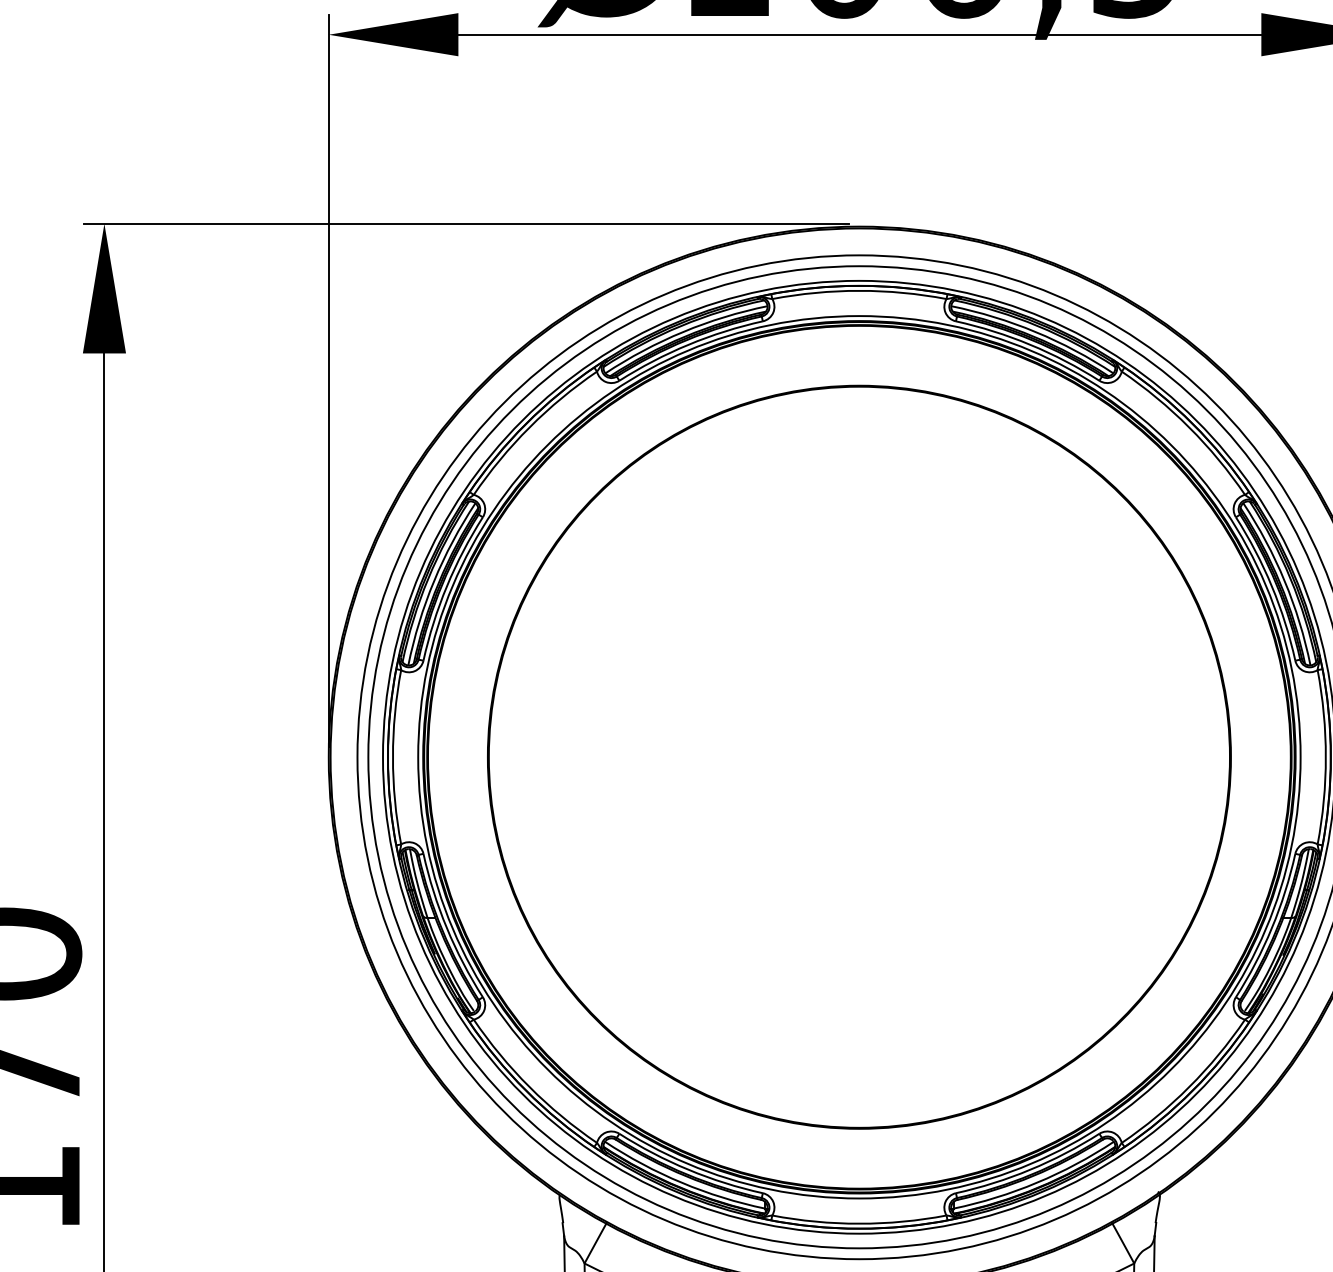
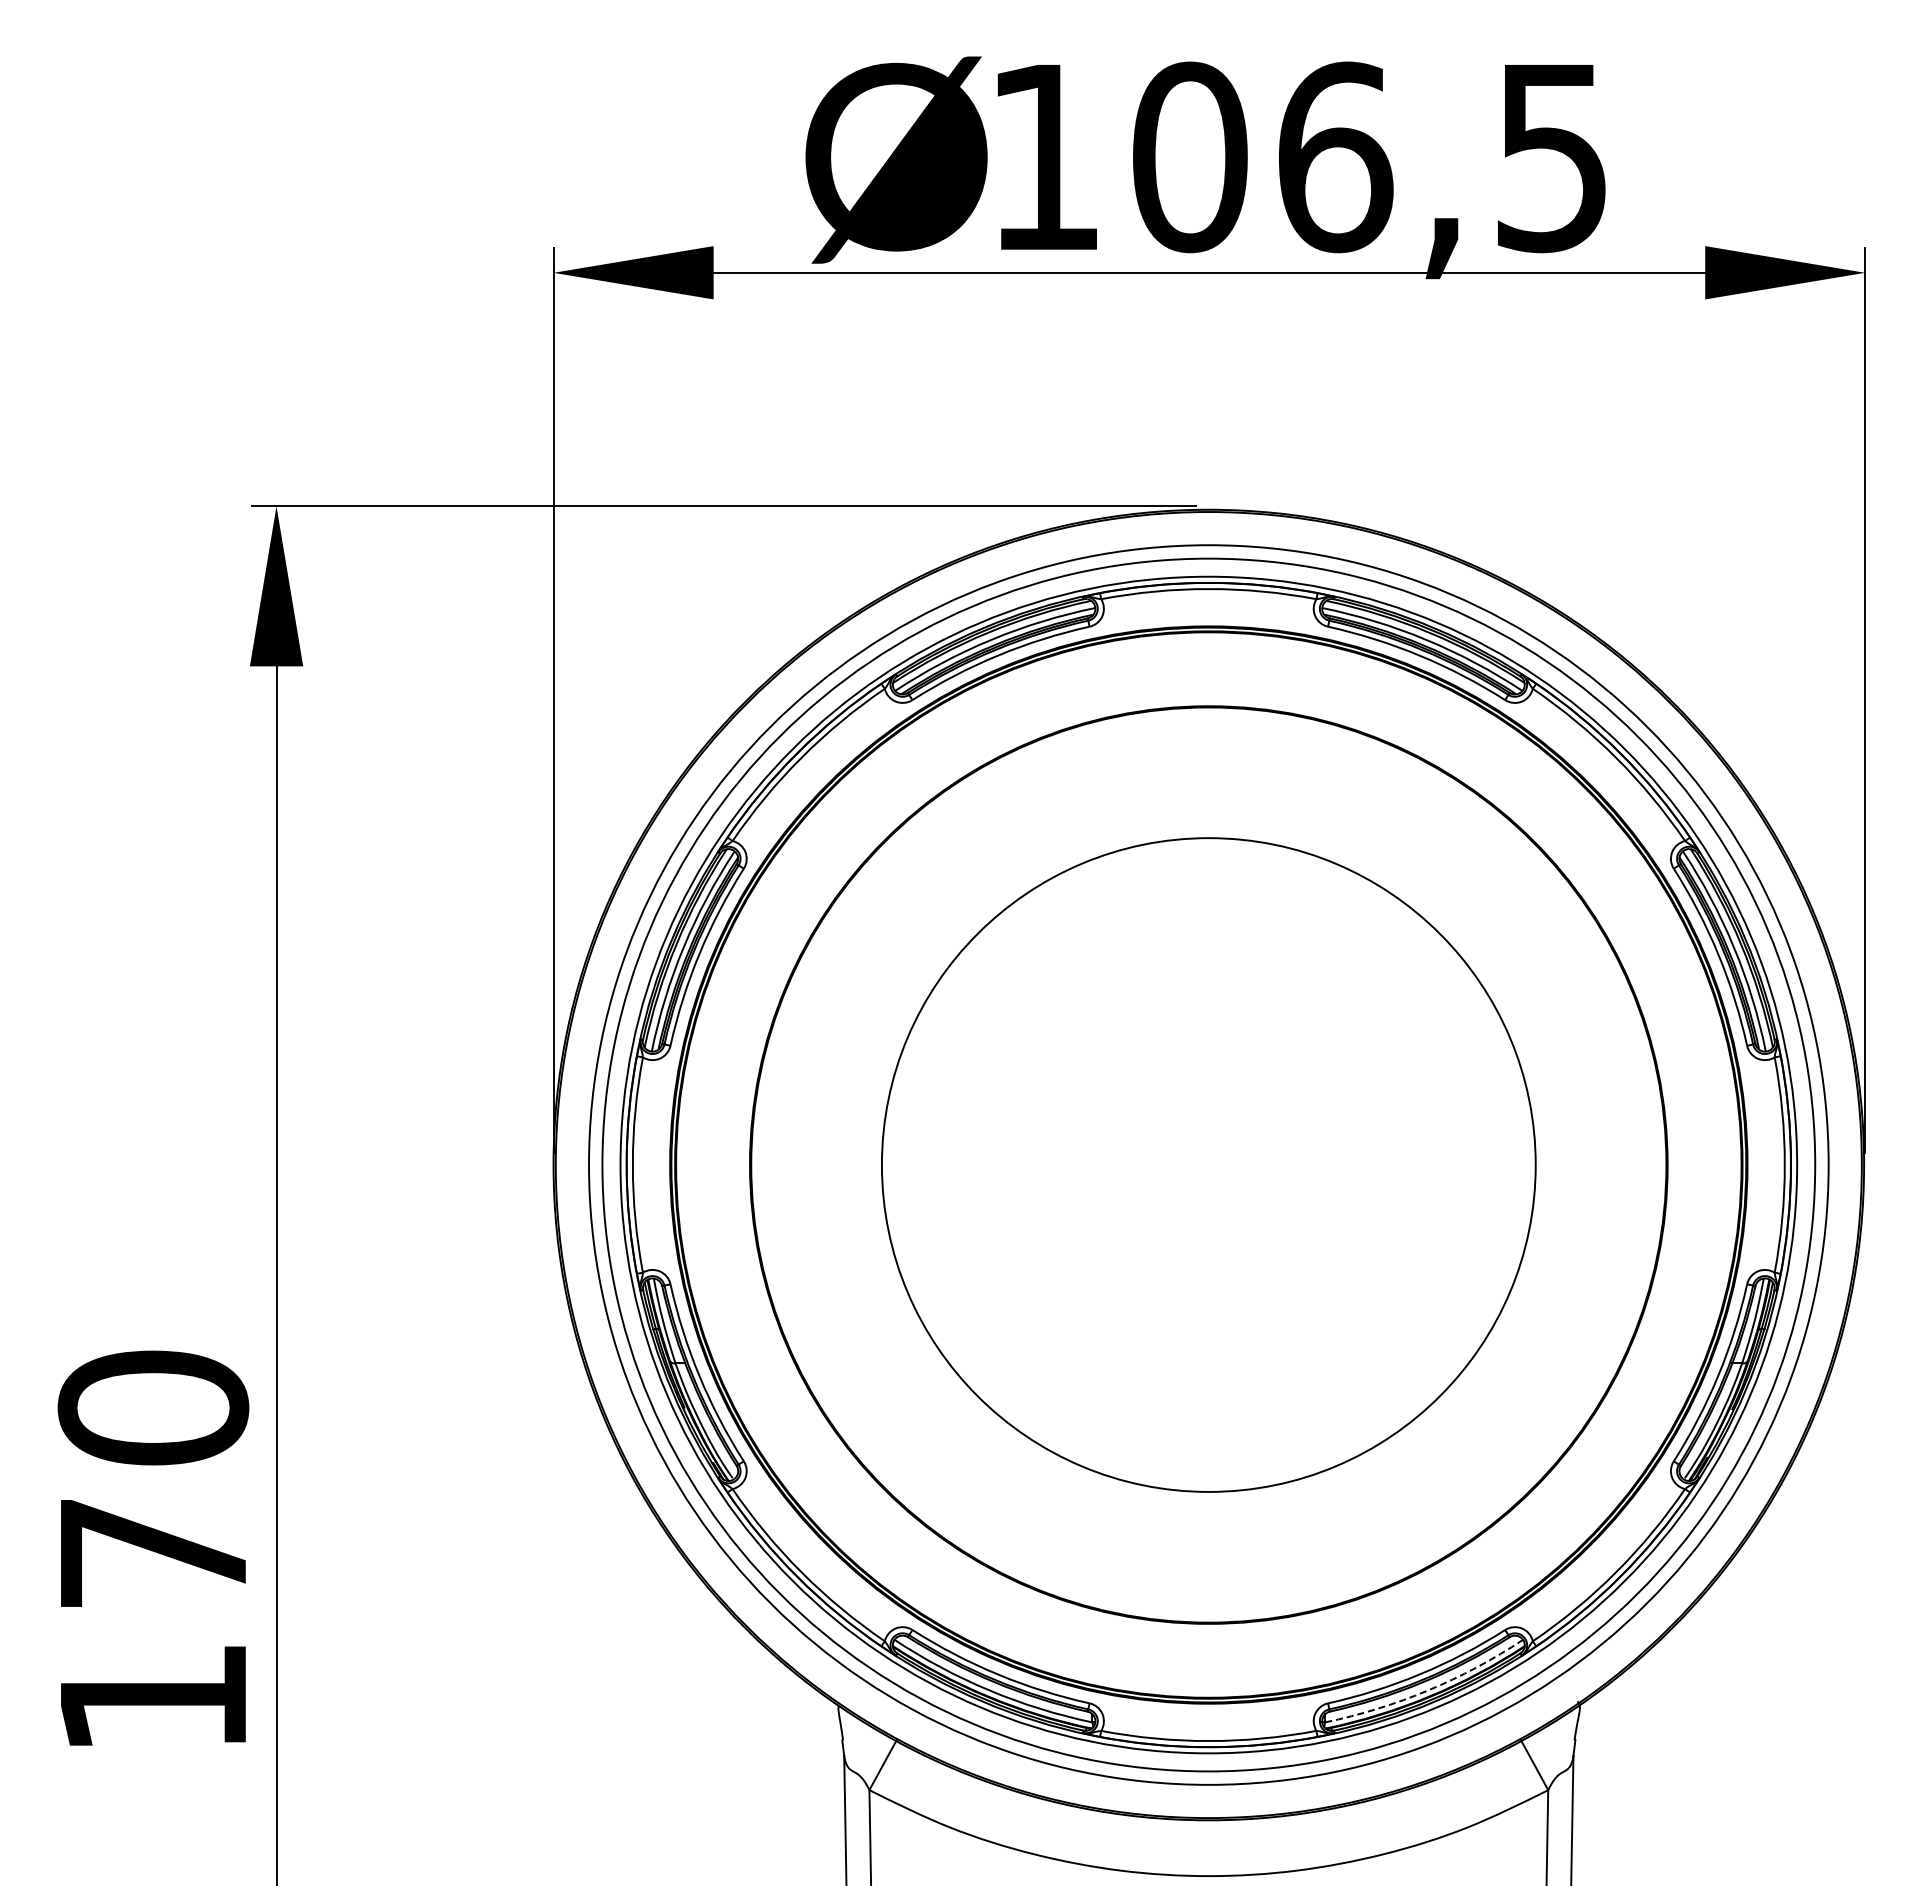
circle: (859, 756) -> (1208, 1164), size x0.6
arc: (1037, 1182) -> (1428, 1690), solid -> dashed

